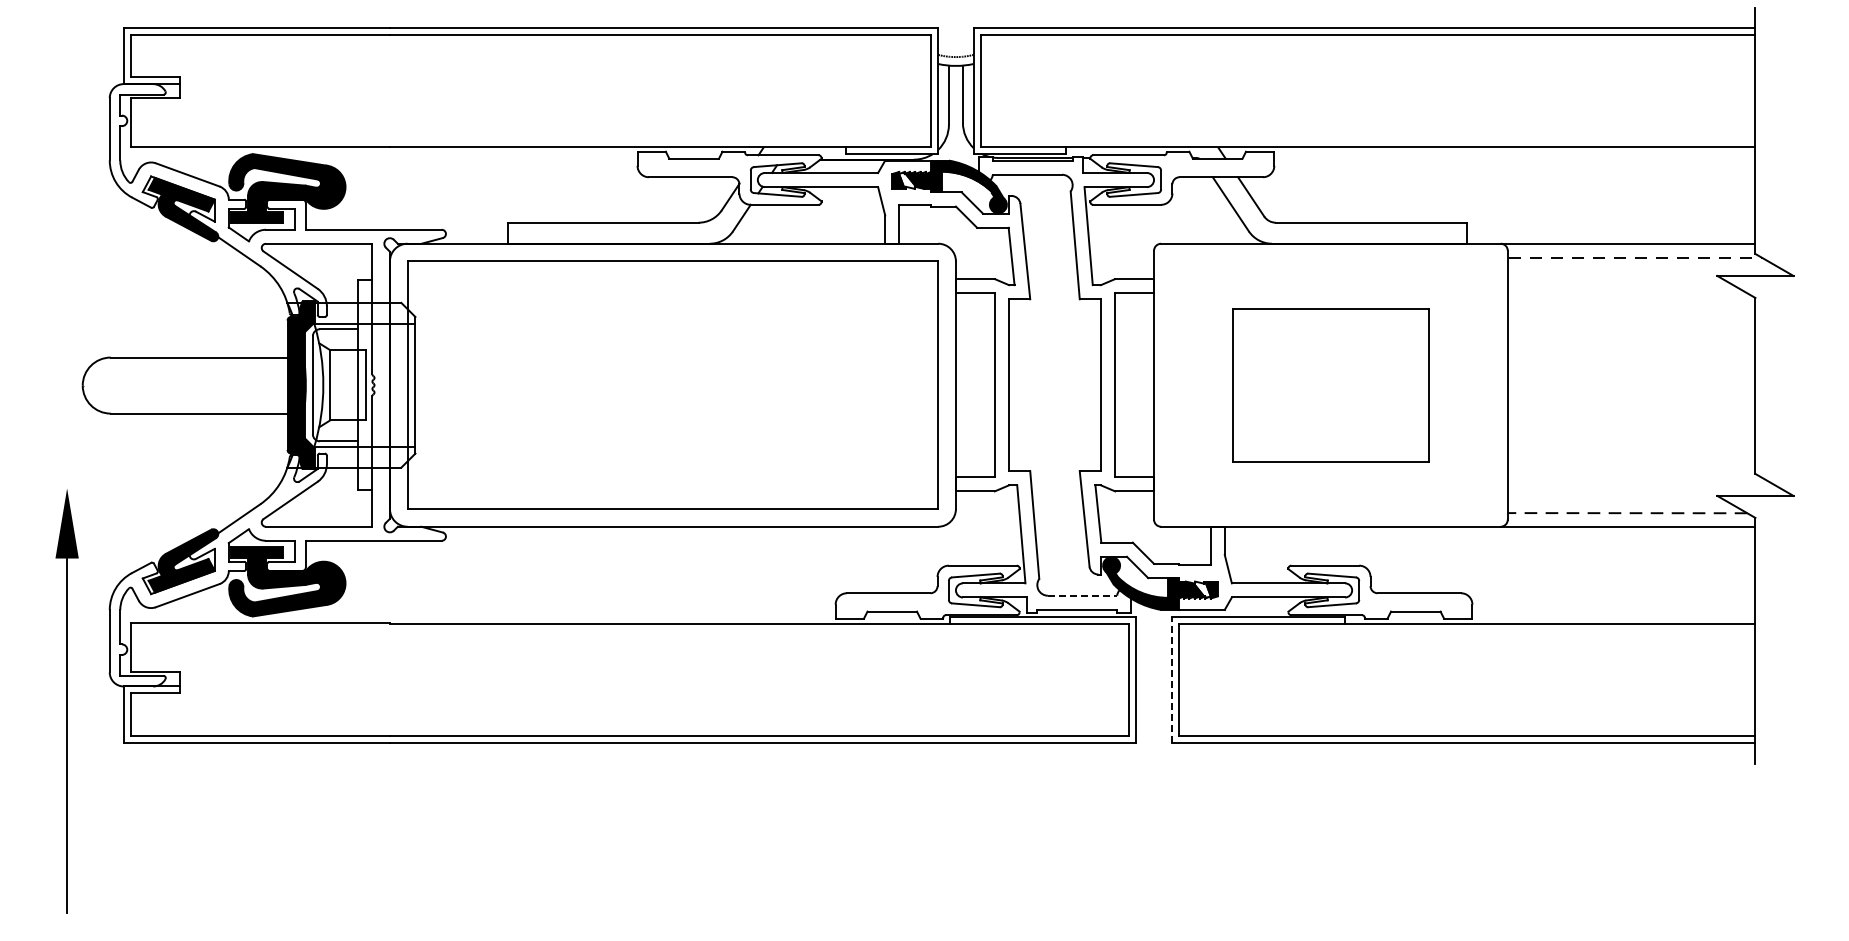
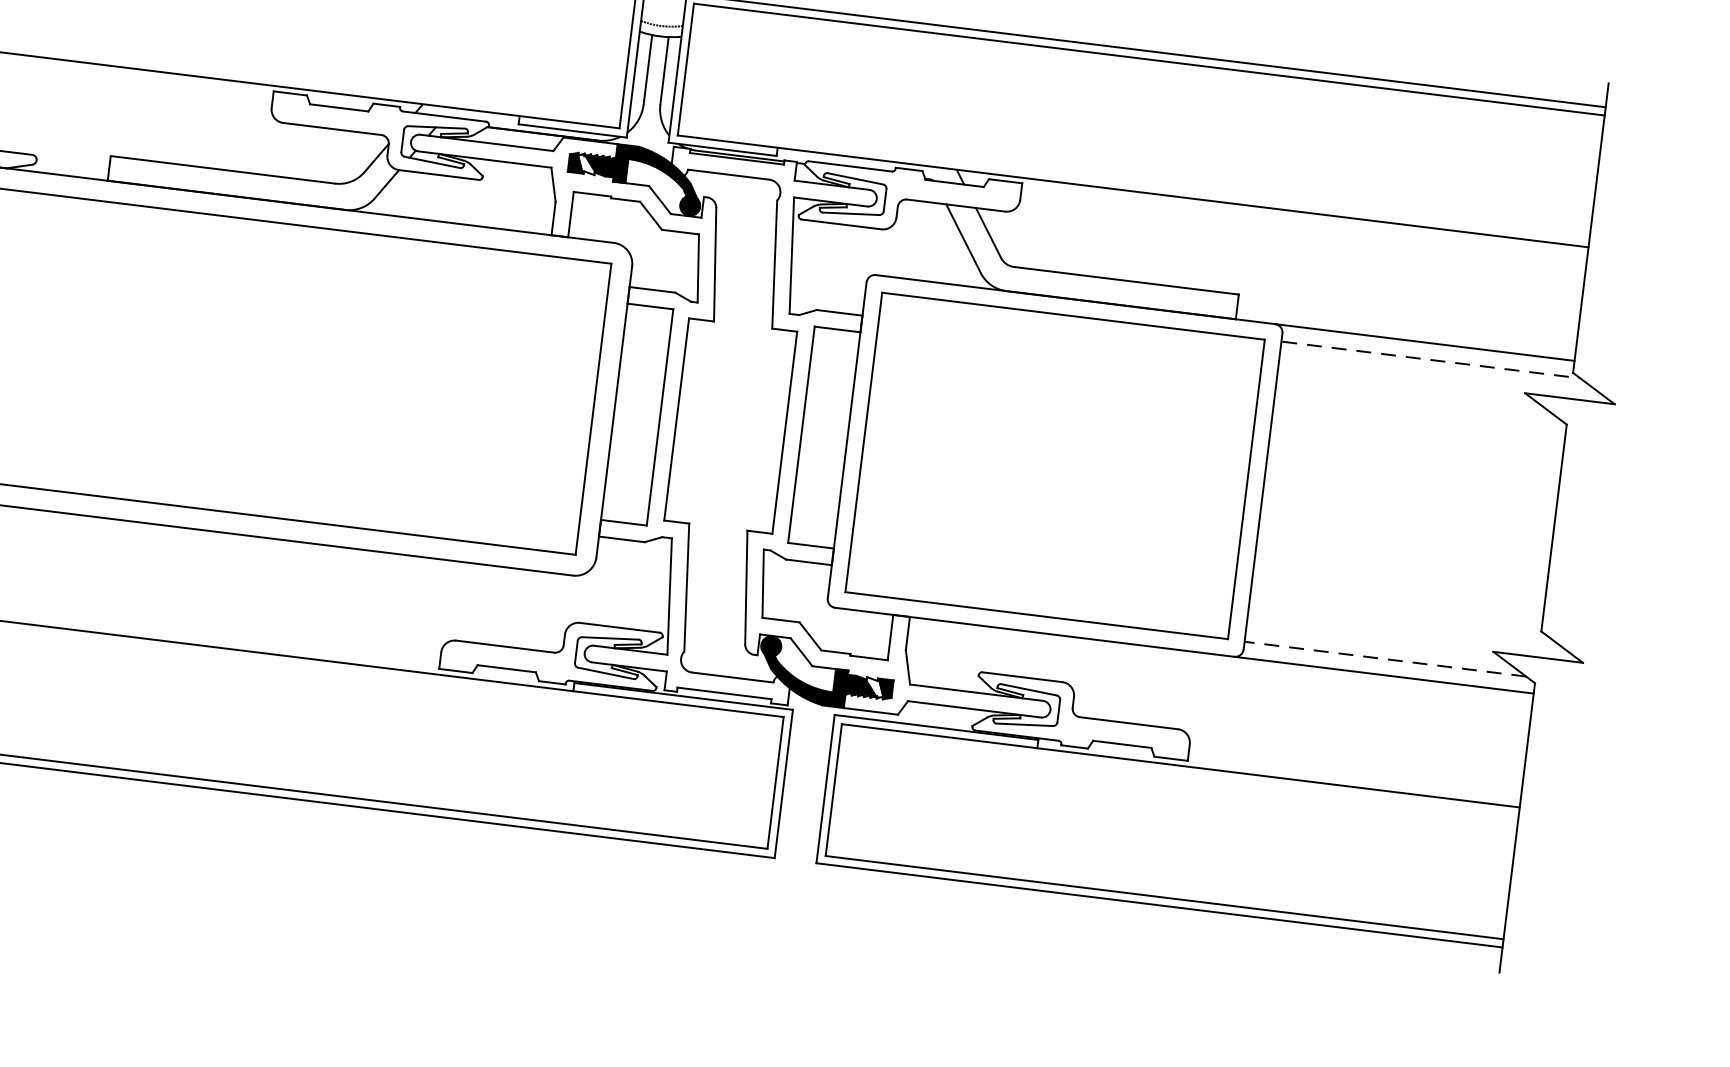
part: (1330, 385) -> (1054, 466), size x1.67
line: (1082, 595) -> (732, 677), dashed -> solid
line: (1171, 679) -> (825, 788), dashed -> solid

